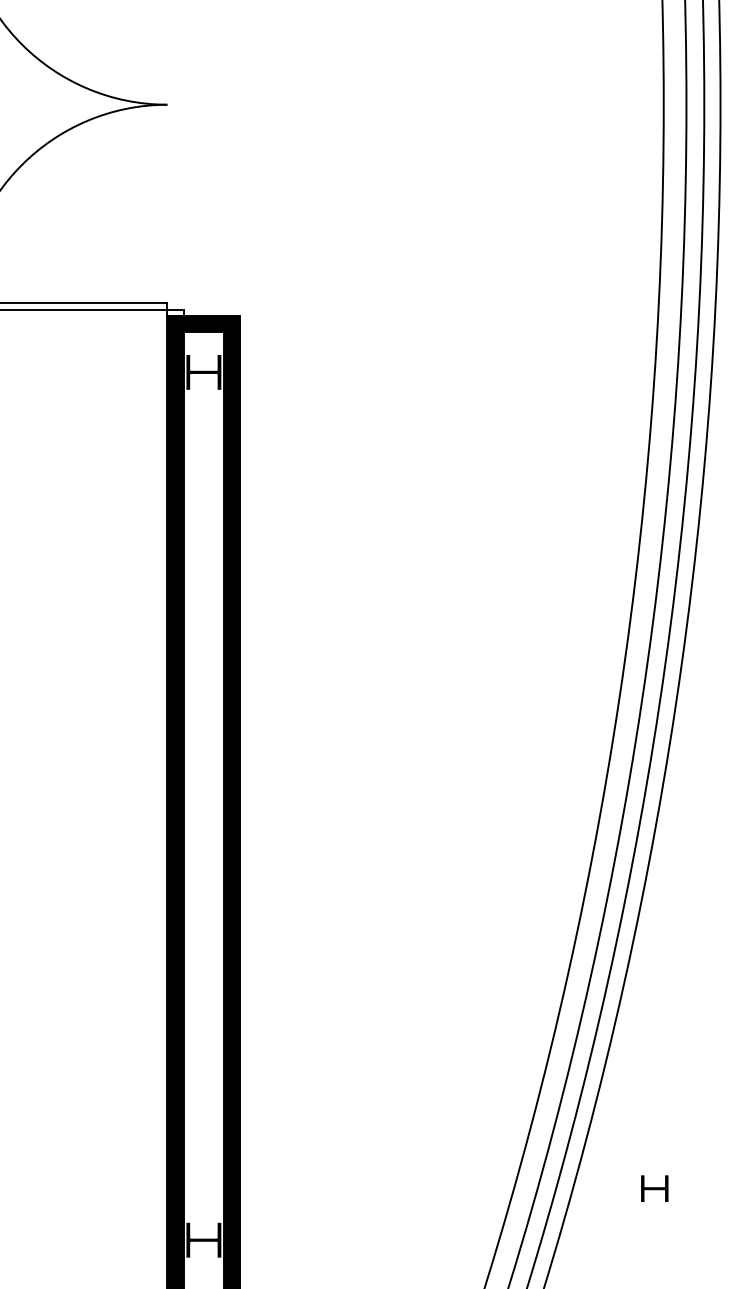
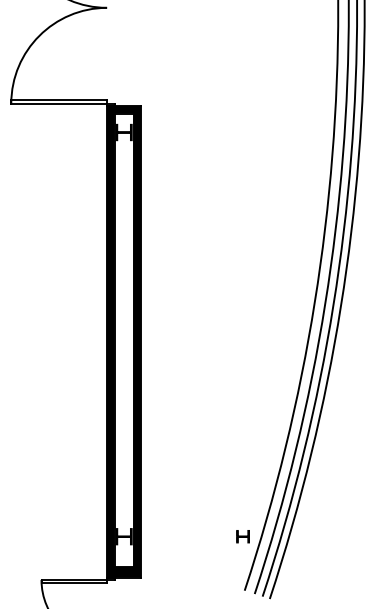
part: (653, 1188) -> (242, 536), moved

